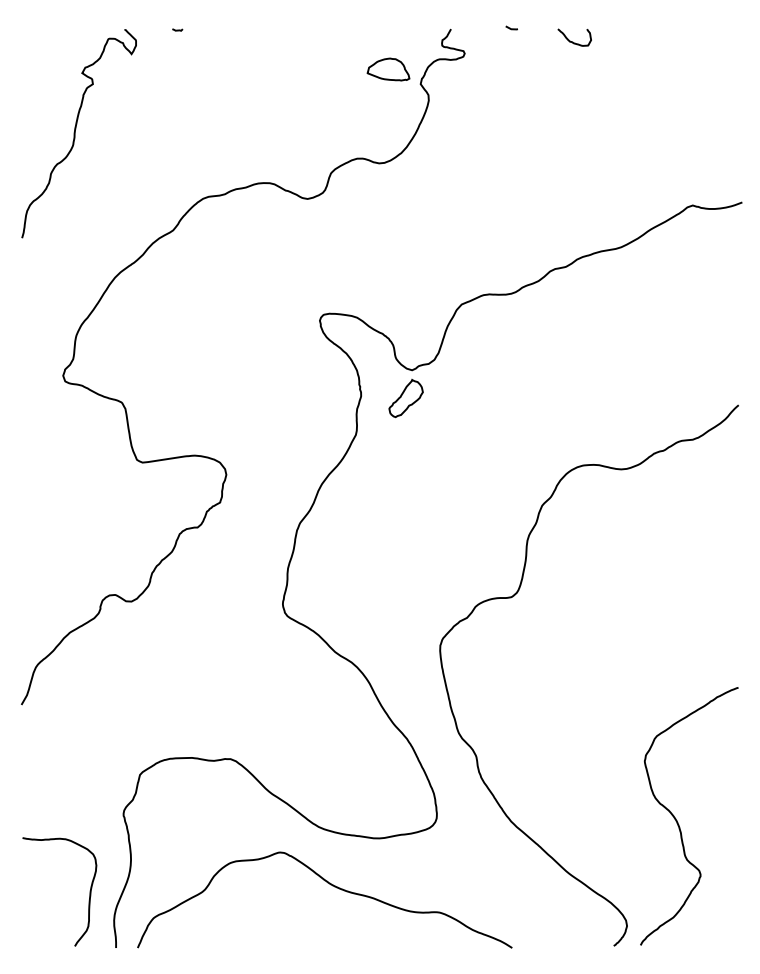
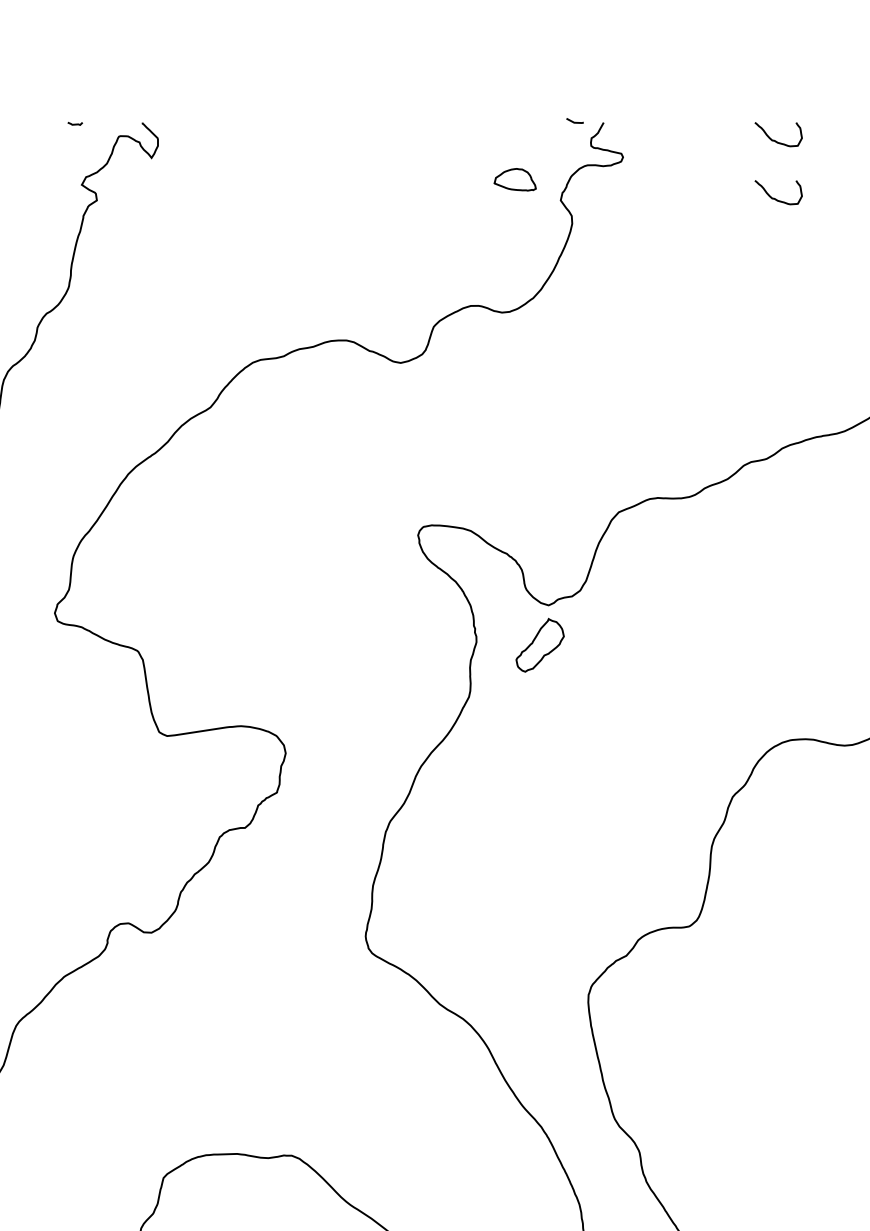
line: (510, 27) -> (573, 120), moved
curve: (177, 29) -> (75, 123), moved
part: (388, 69) -> (515, 179), size x0.7
curve: (572, 82) -> (775, 198), added

